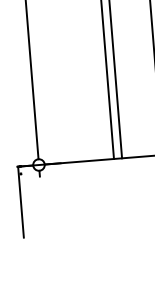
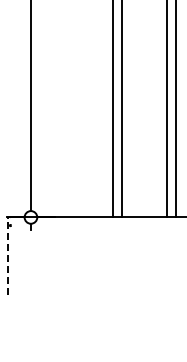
line: (21, 202) -> (8, 256), solid -> dashed

